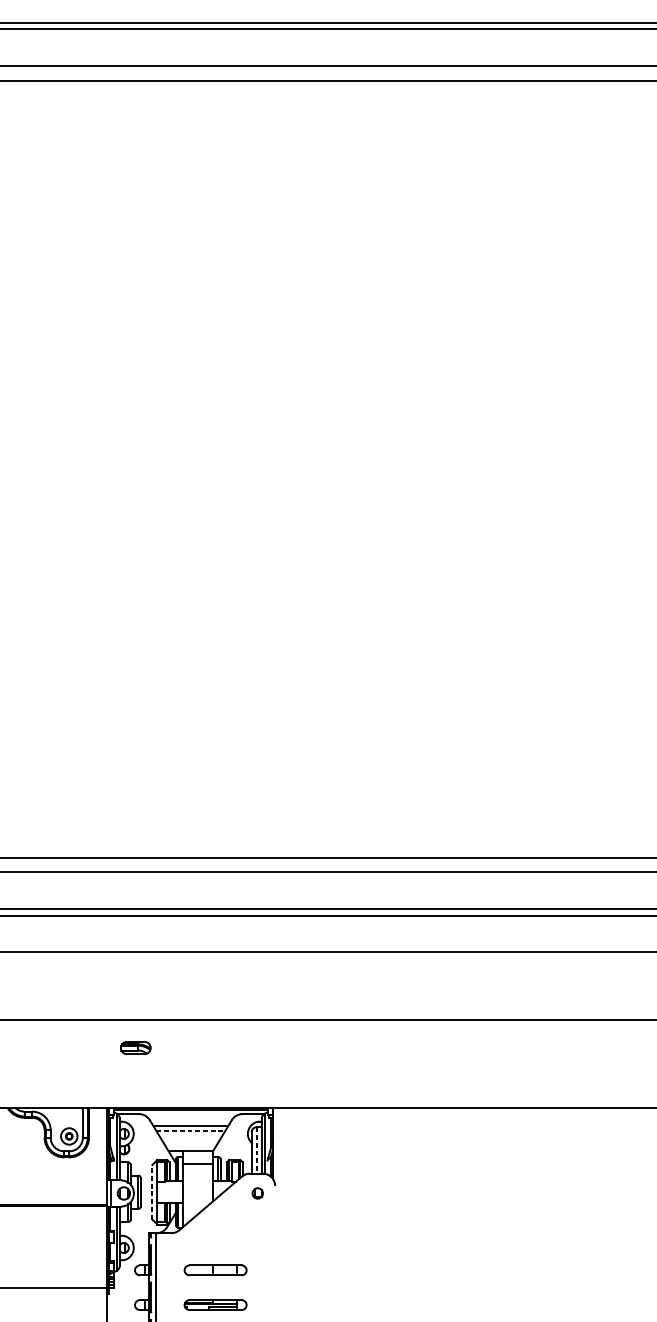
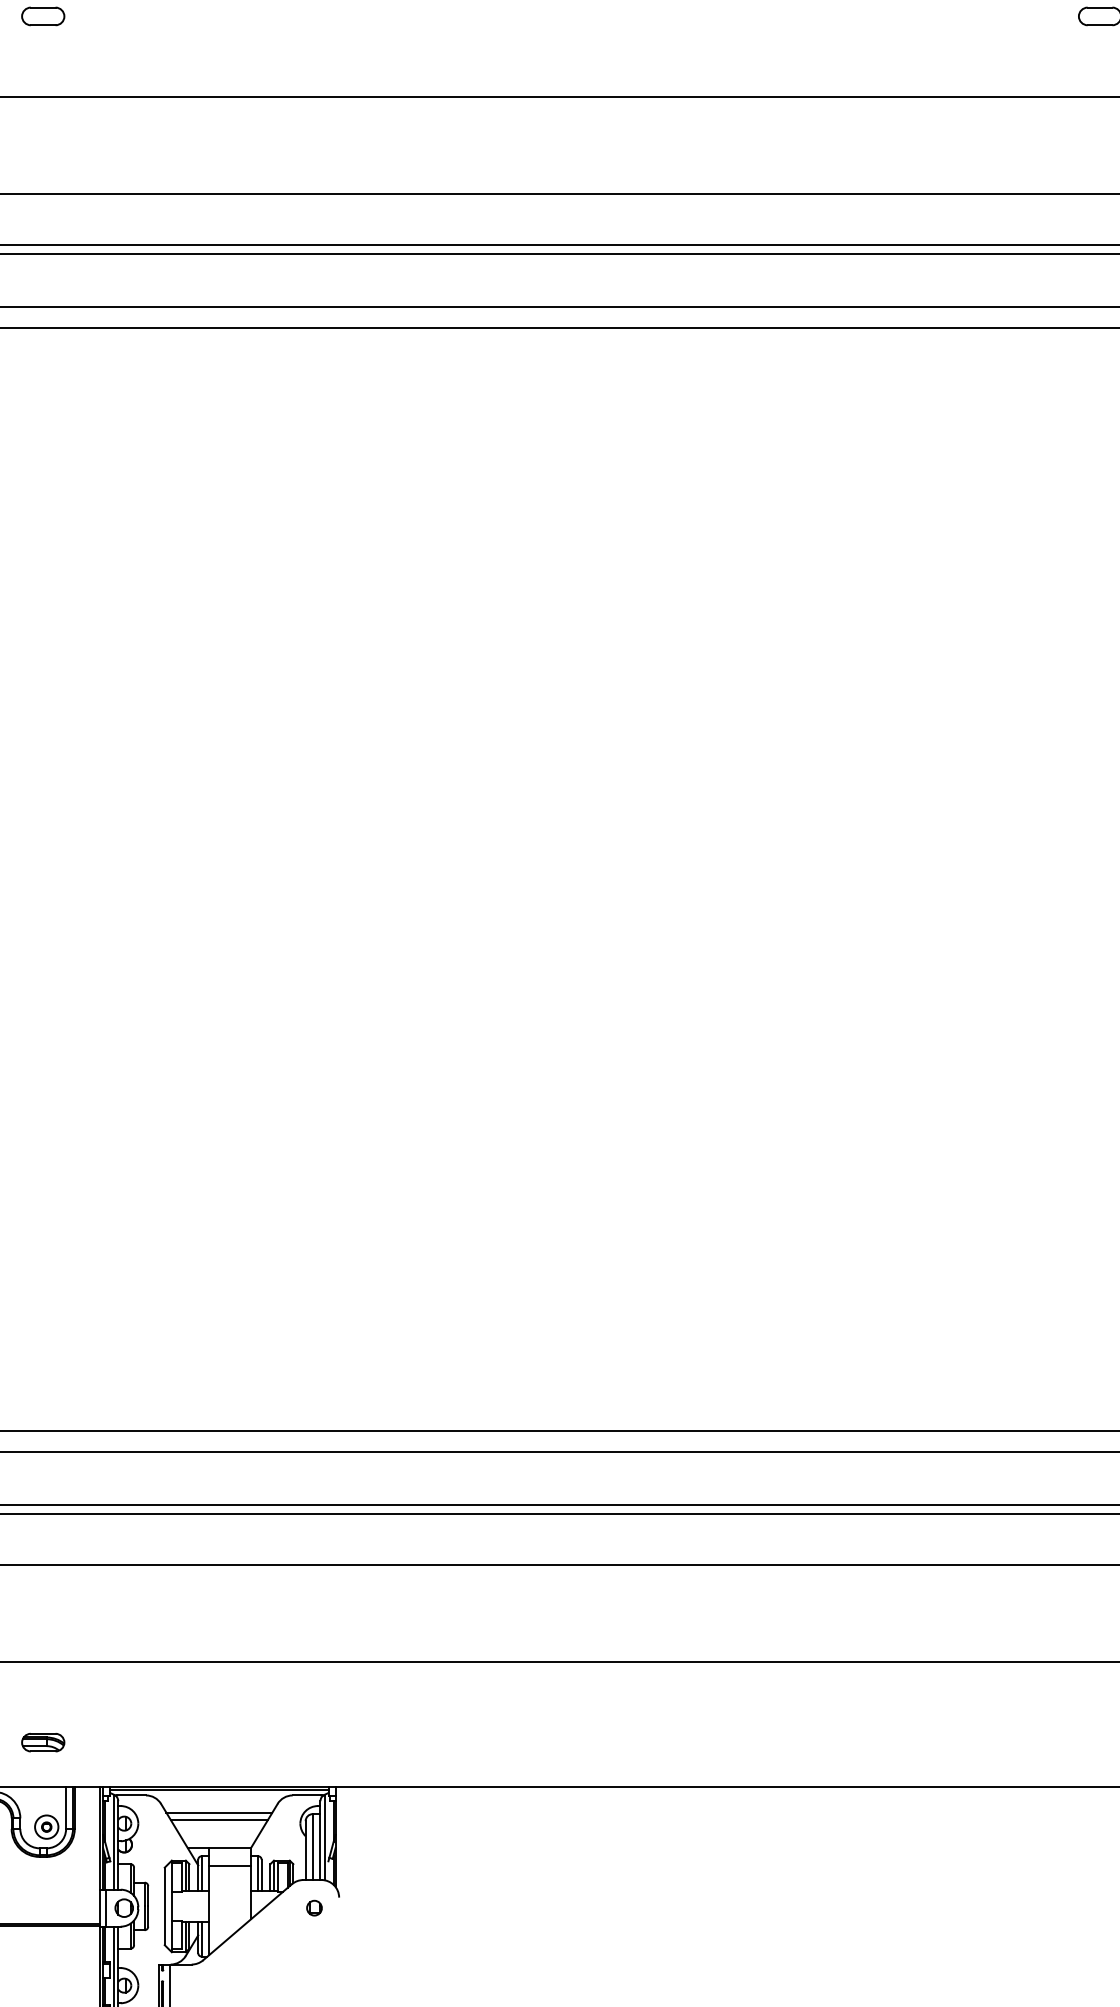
part: (136, 1047) -> (43, 1742), moved
line: (190, 1131) -> (219, 1819), dashed -> solid
line: (256, 1150) -> (312, 1847), dashed -> solid
line: (152, 1192) -> (164, 1906), dashed -> solid

